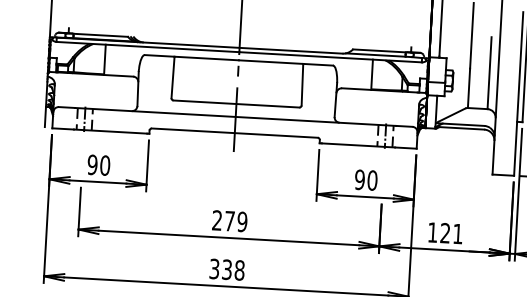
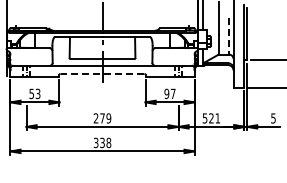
line: (490, 73) -> (229, 36), solid -> dashed
line: (234, 132) -> (102, 73), solid -> dashed
text: (98, 164) -> (34, 93), 90 -> 53
text: (371, 179) -> (172, 93), 90 -> 97
text: (431, 232) -> (204, 118), 121 -> 521

